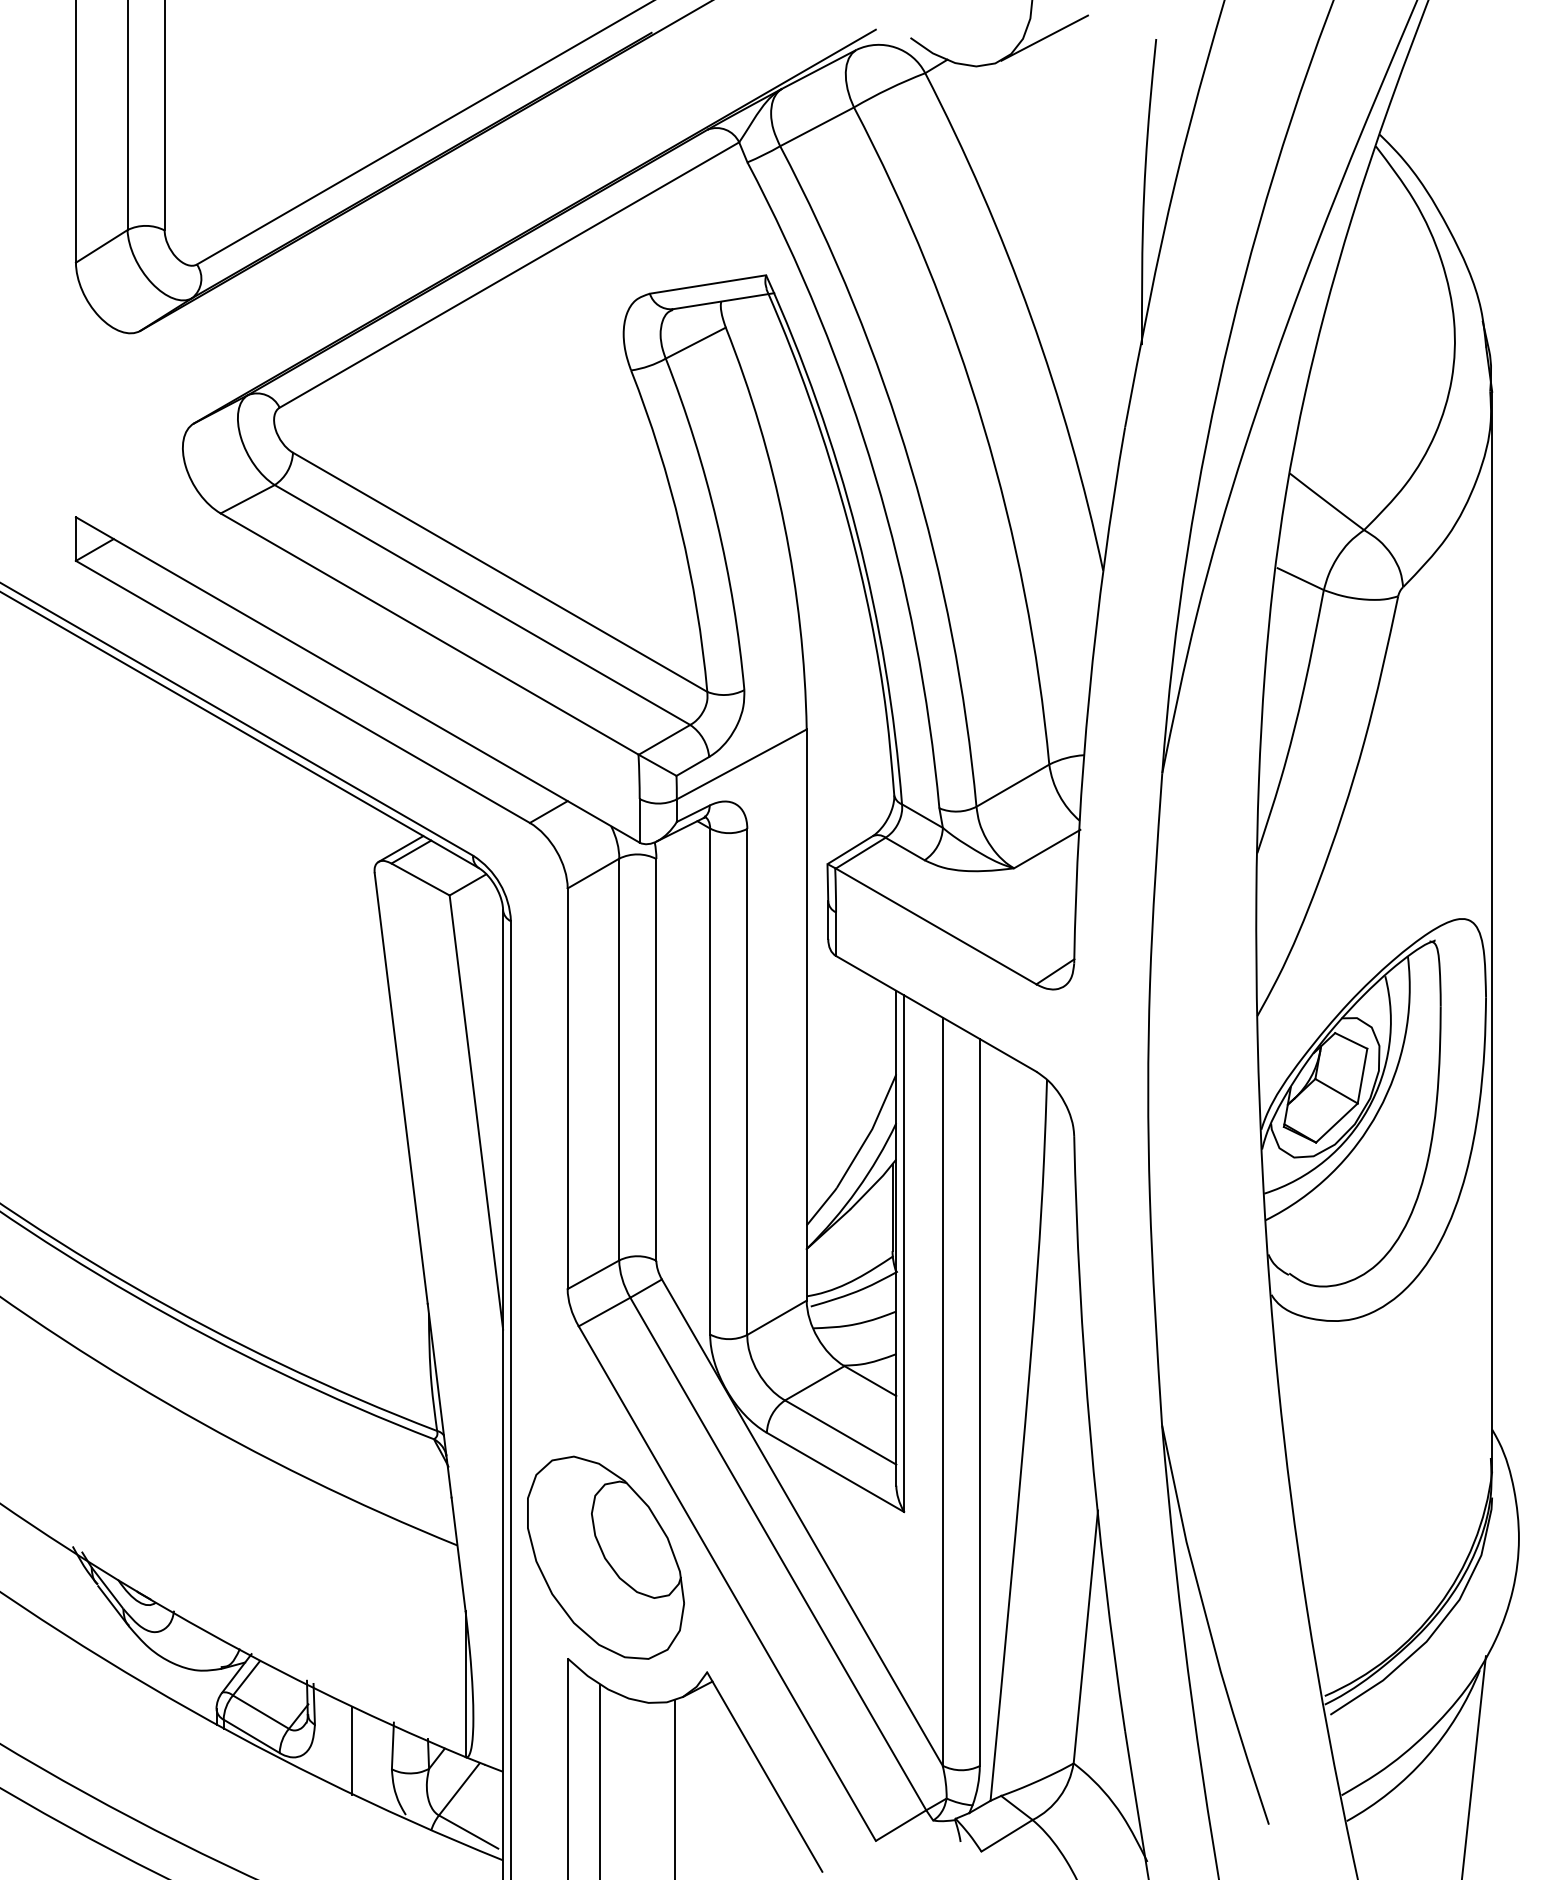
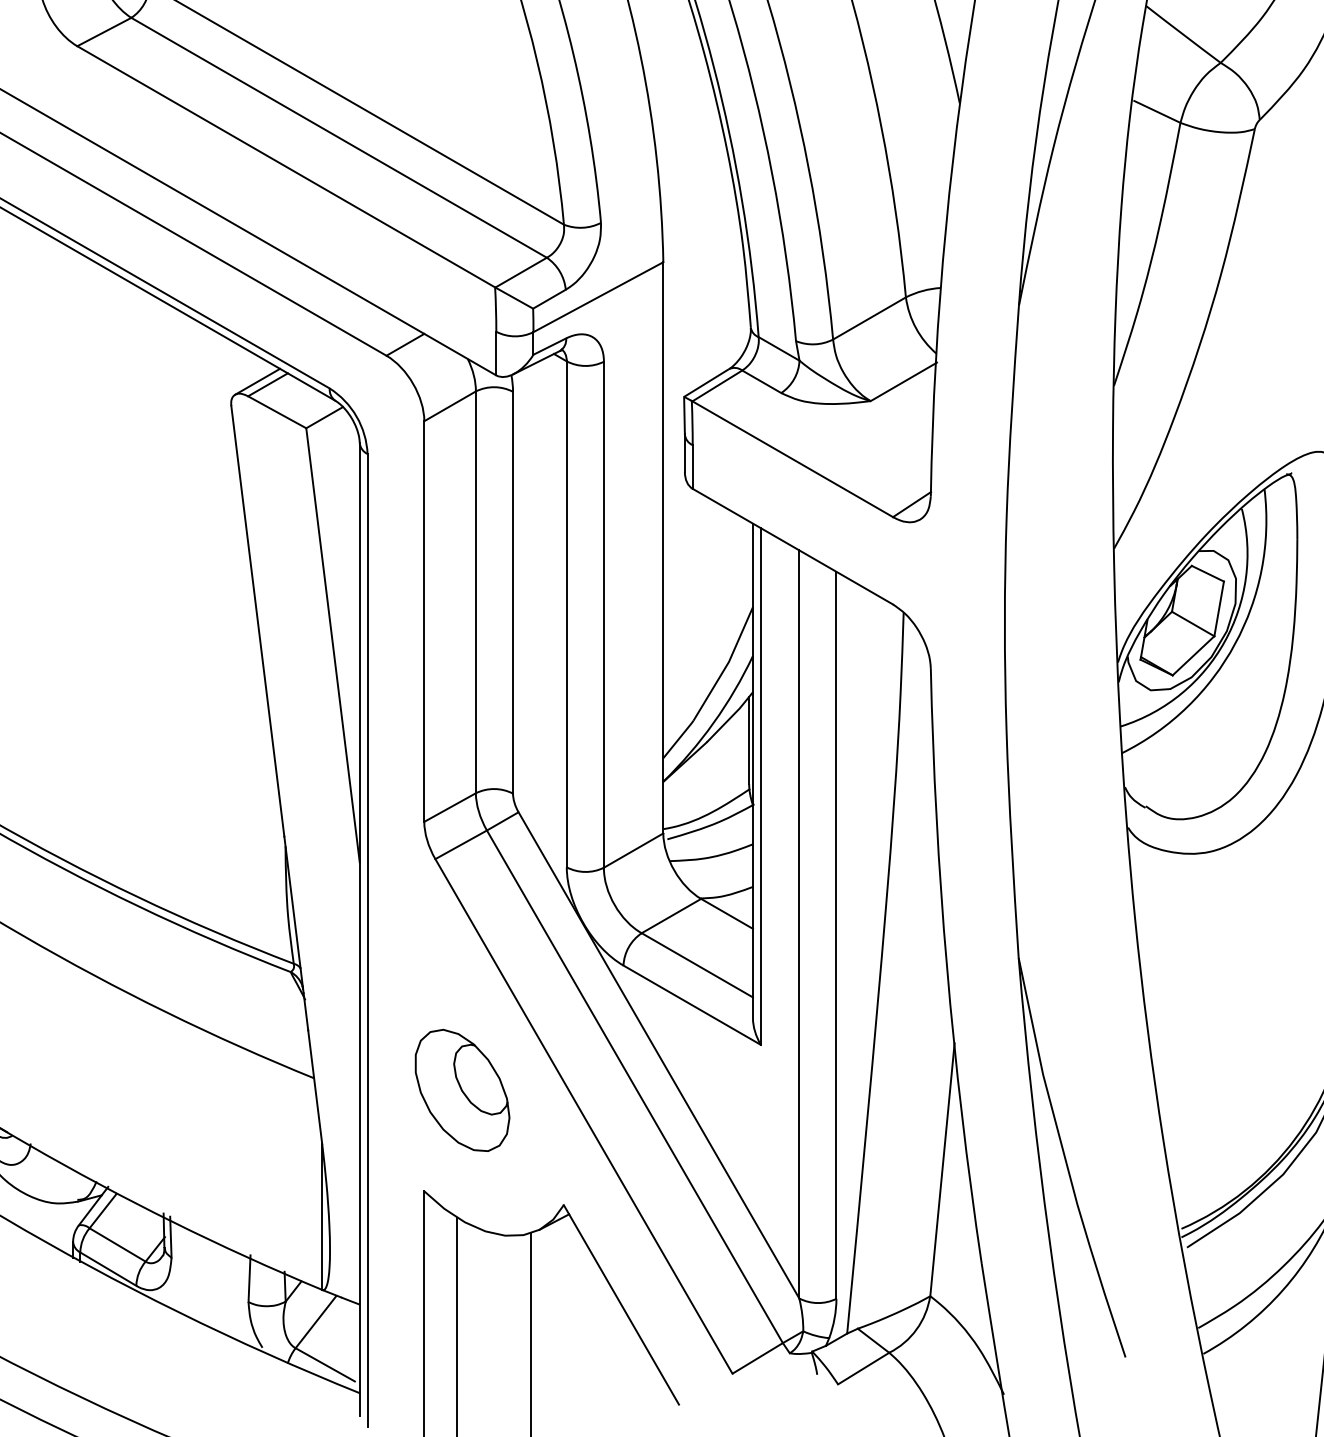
part: (605, 1557) -> (462, 1090), size x0.6
line: (352, 1750) -> (209, 1283), removed

